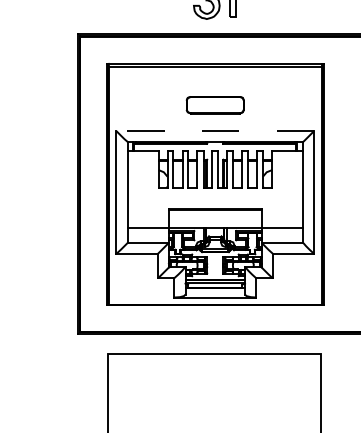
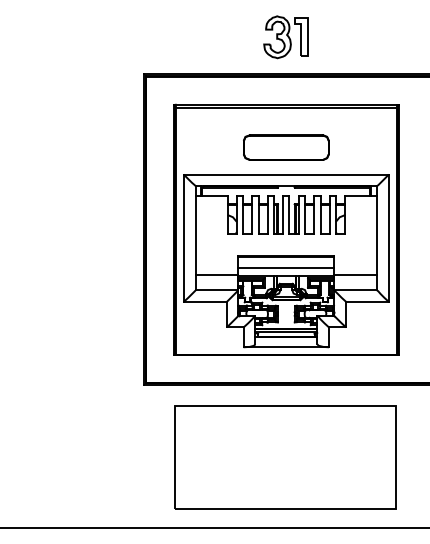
part: (215, 105) -> (286, 147), size x1.43
line: (215, 131) -> (286, 174), dashed -> solid
line: (215, 220) -> (286, 267), added

